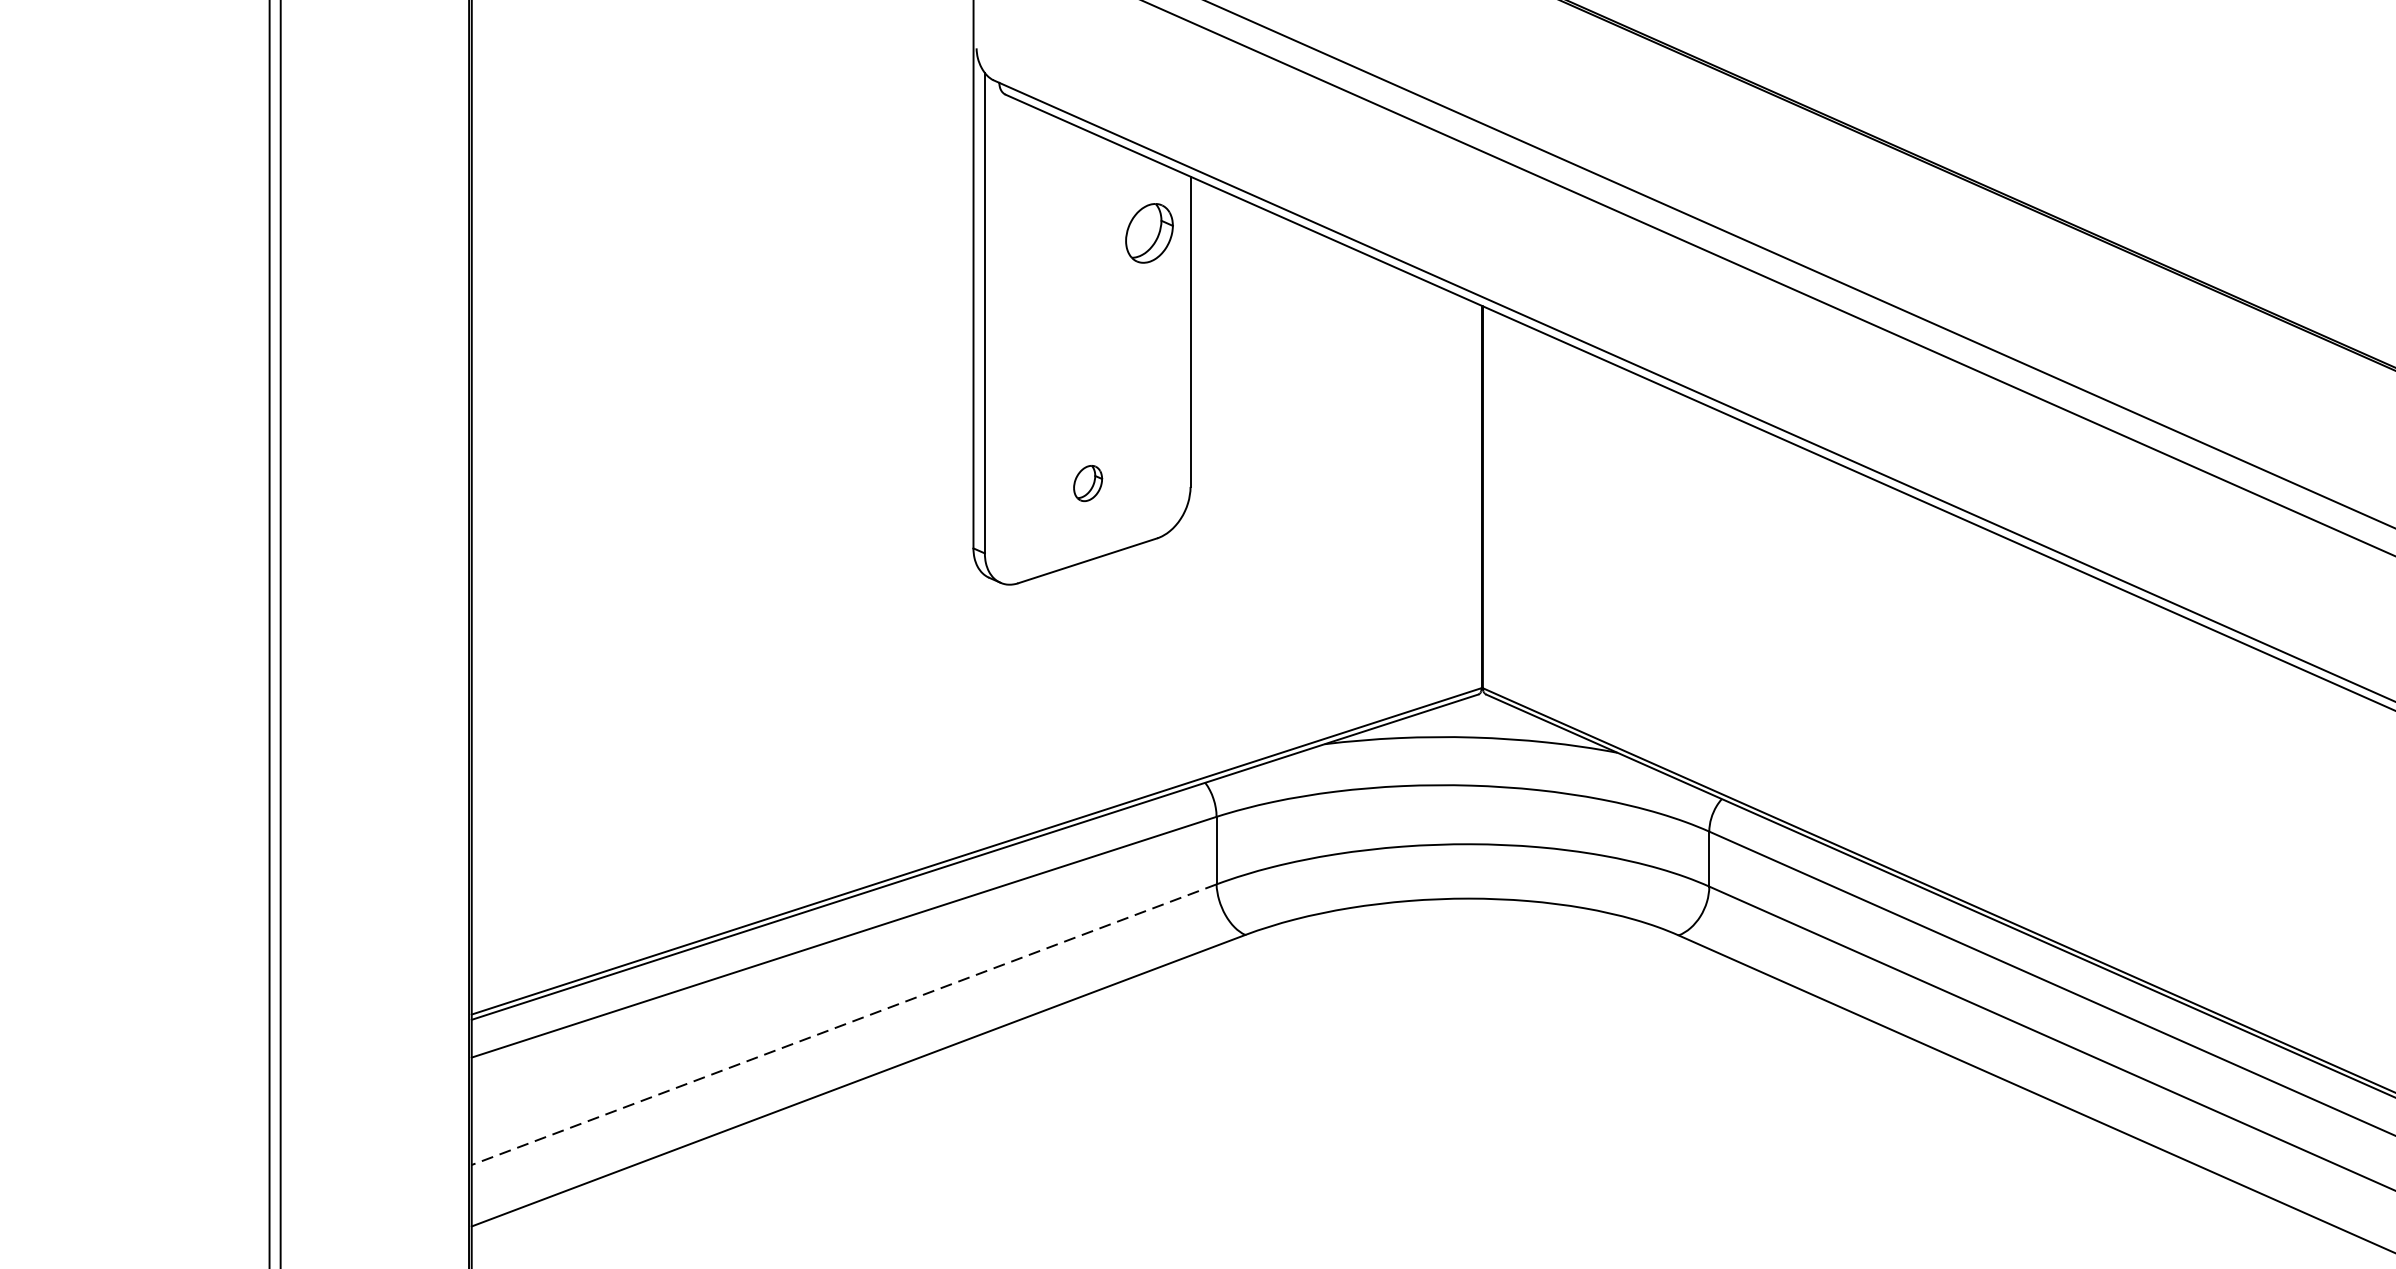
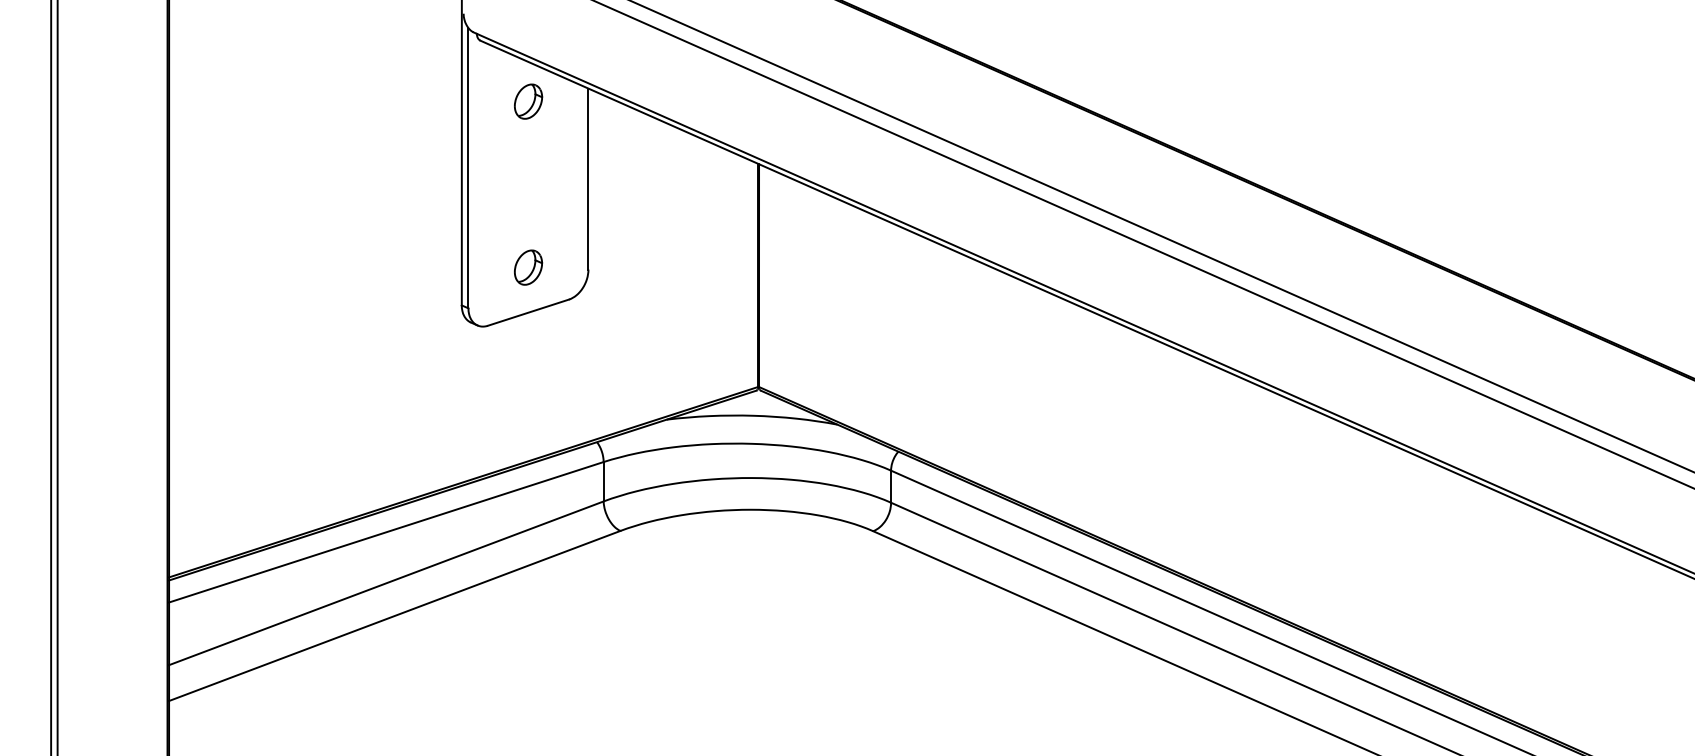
part: (1149, 233) -> (528, 101), moved
part: (1087, 483) -> (528, 267), size x1.67
line: (842, 1025) -> (385, 583), dashed -> solid

